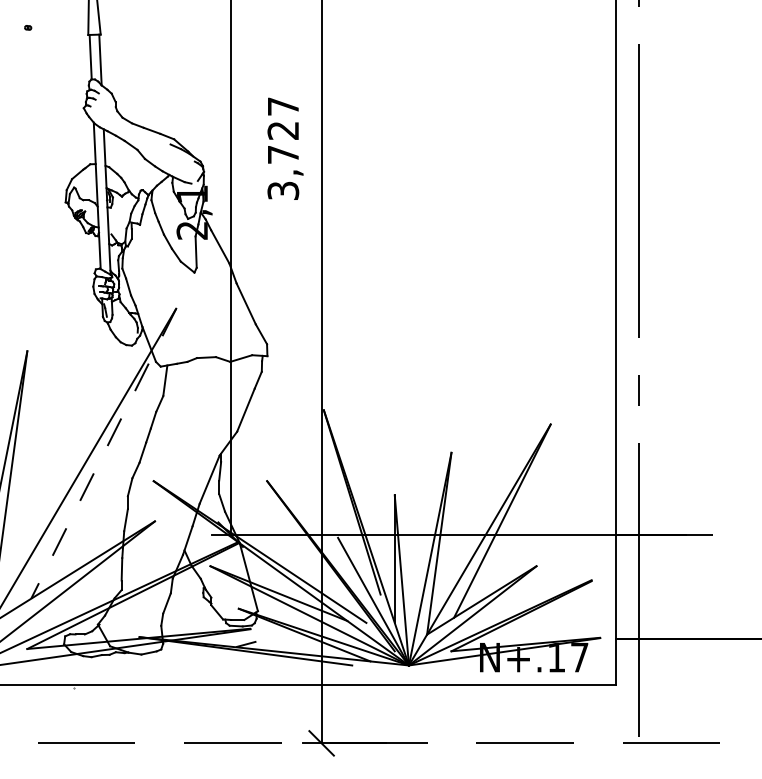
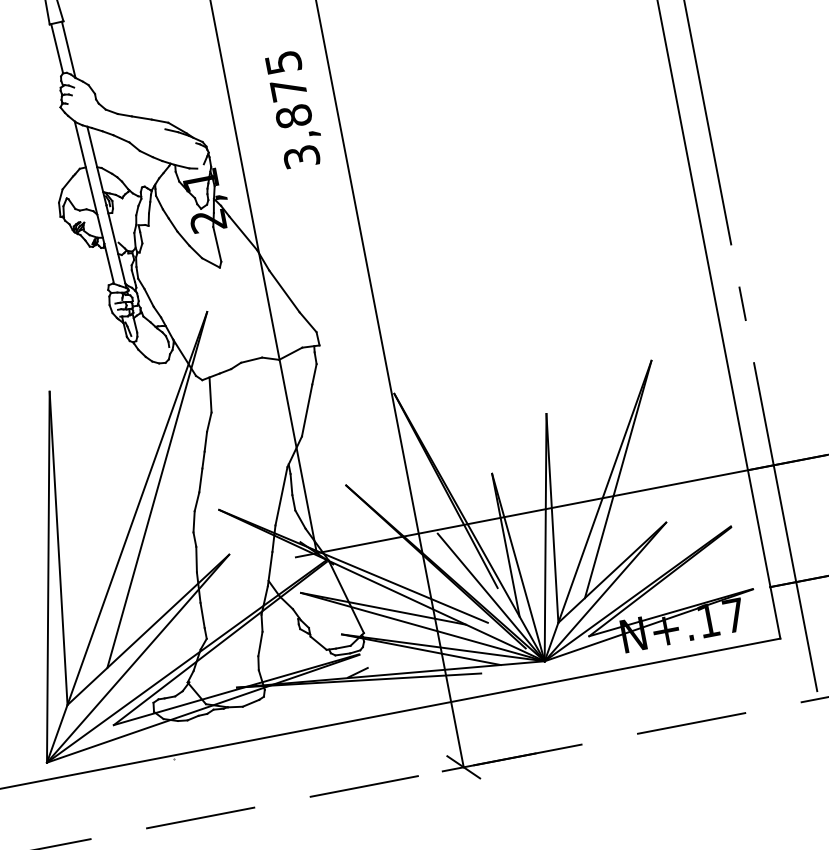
text: (283, 130) -> (288, 89), 3,727 -> 3,875
line: (103, 454) -> (157, 490), dashed -> solid

